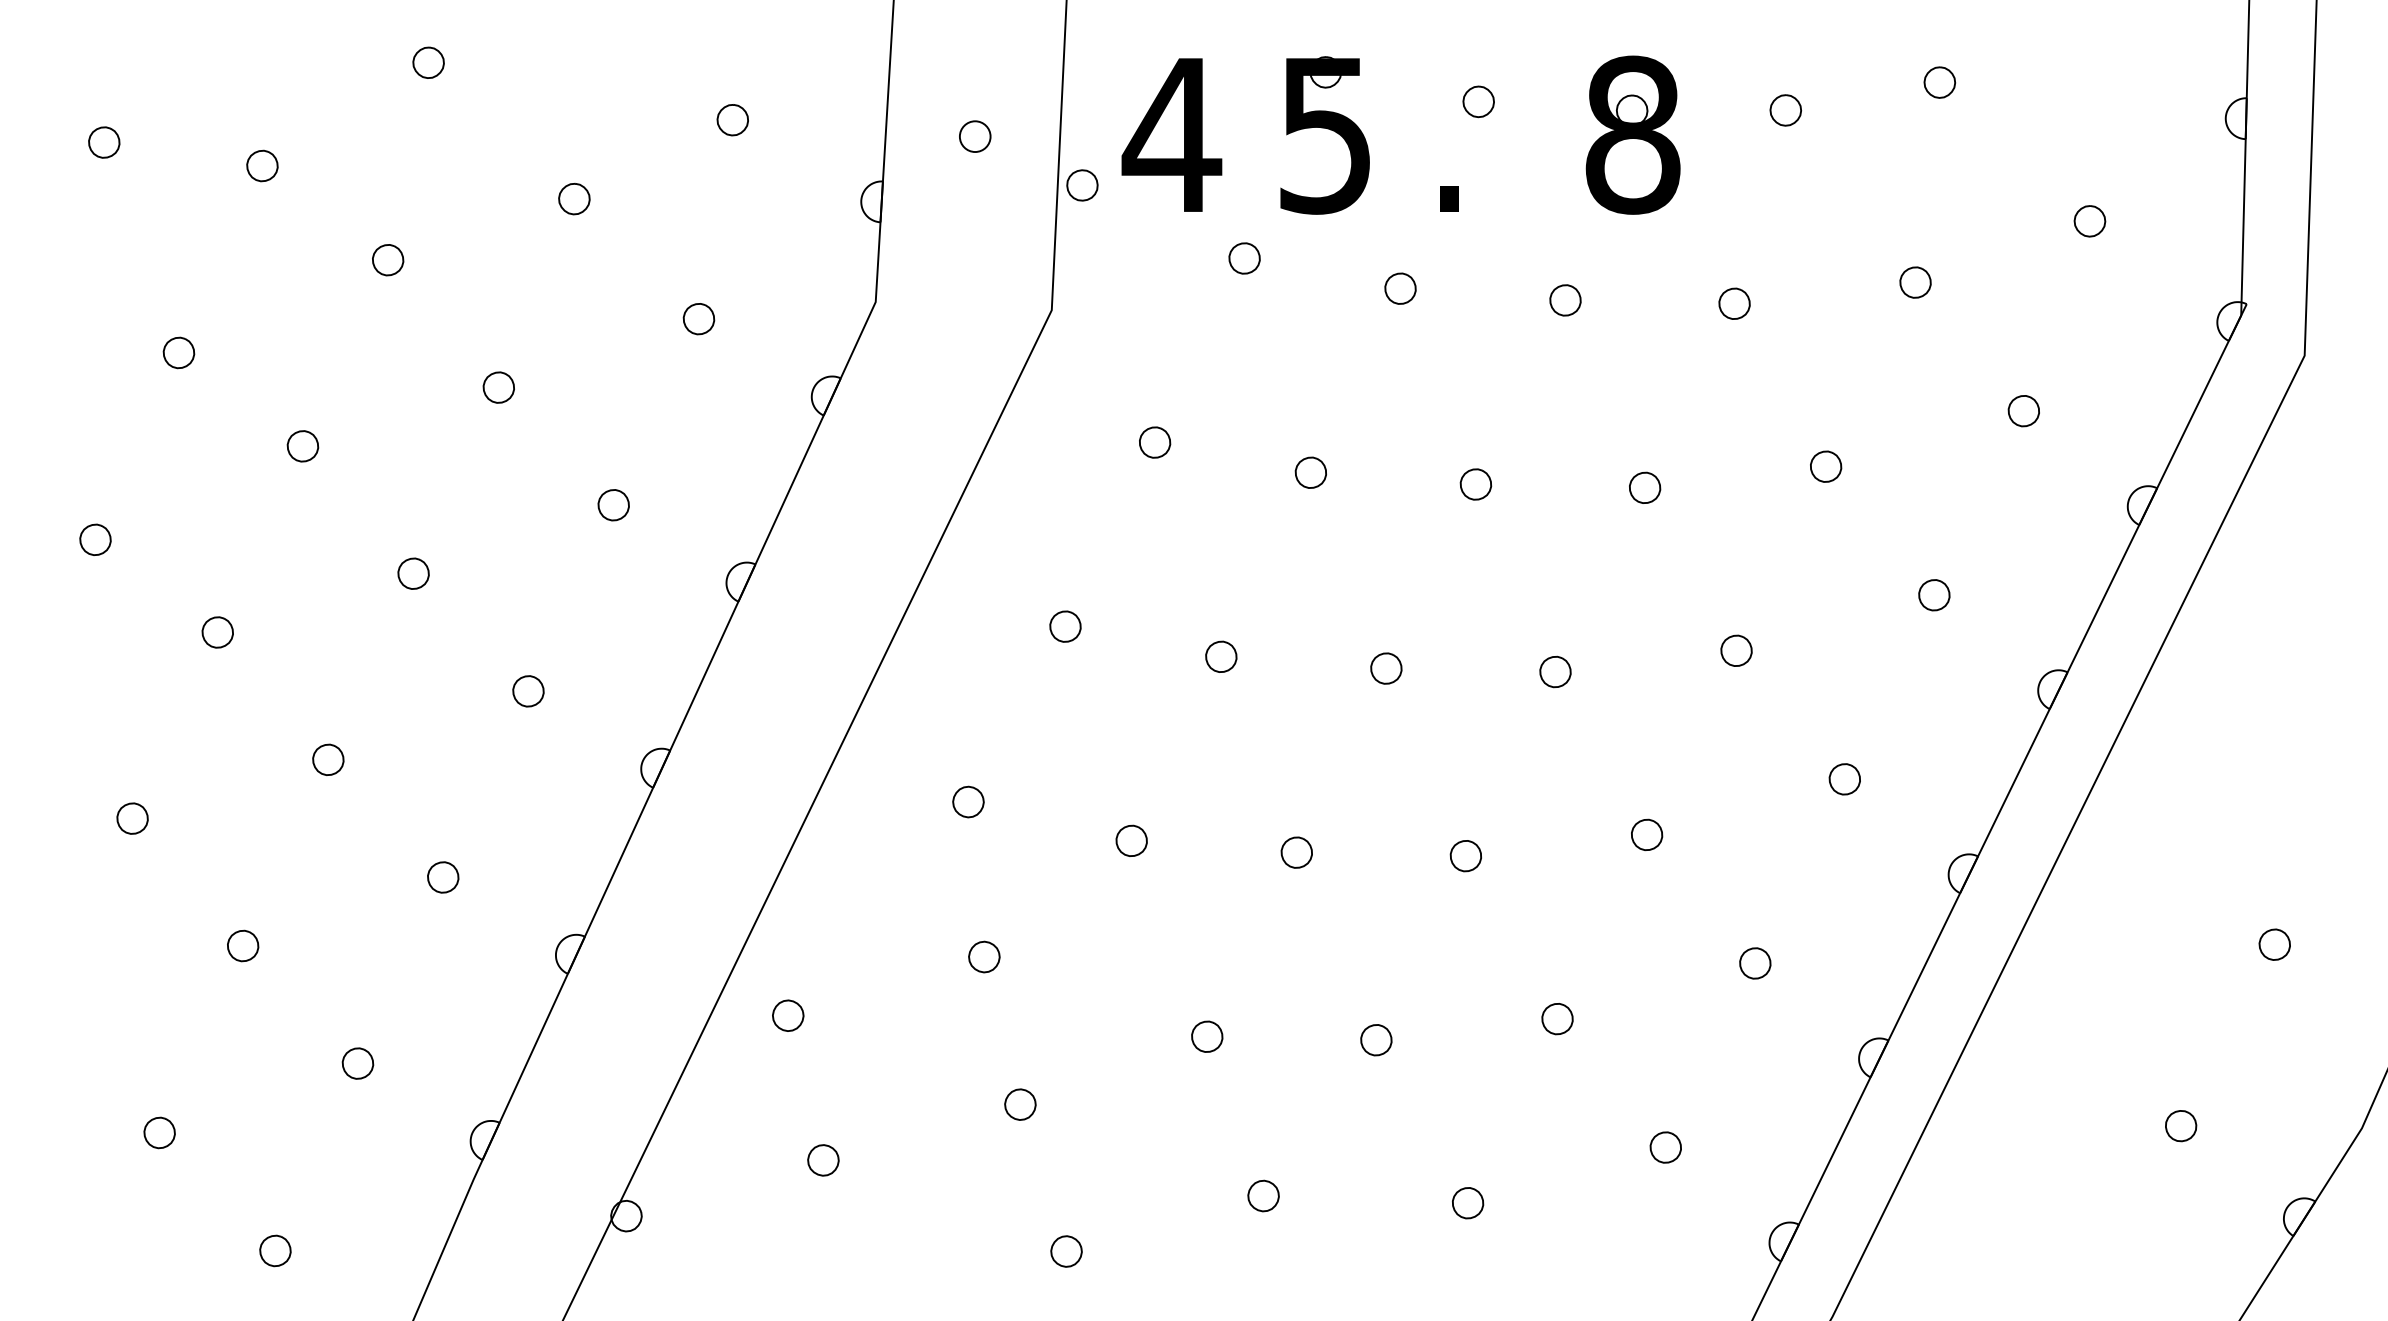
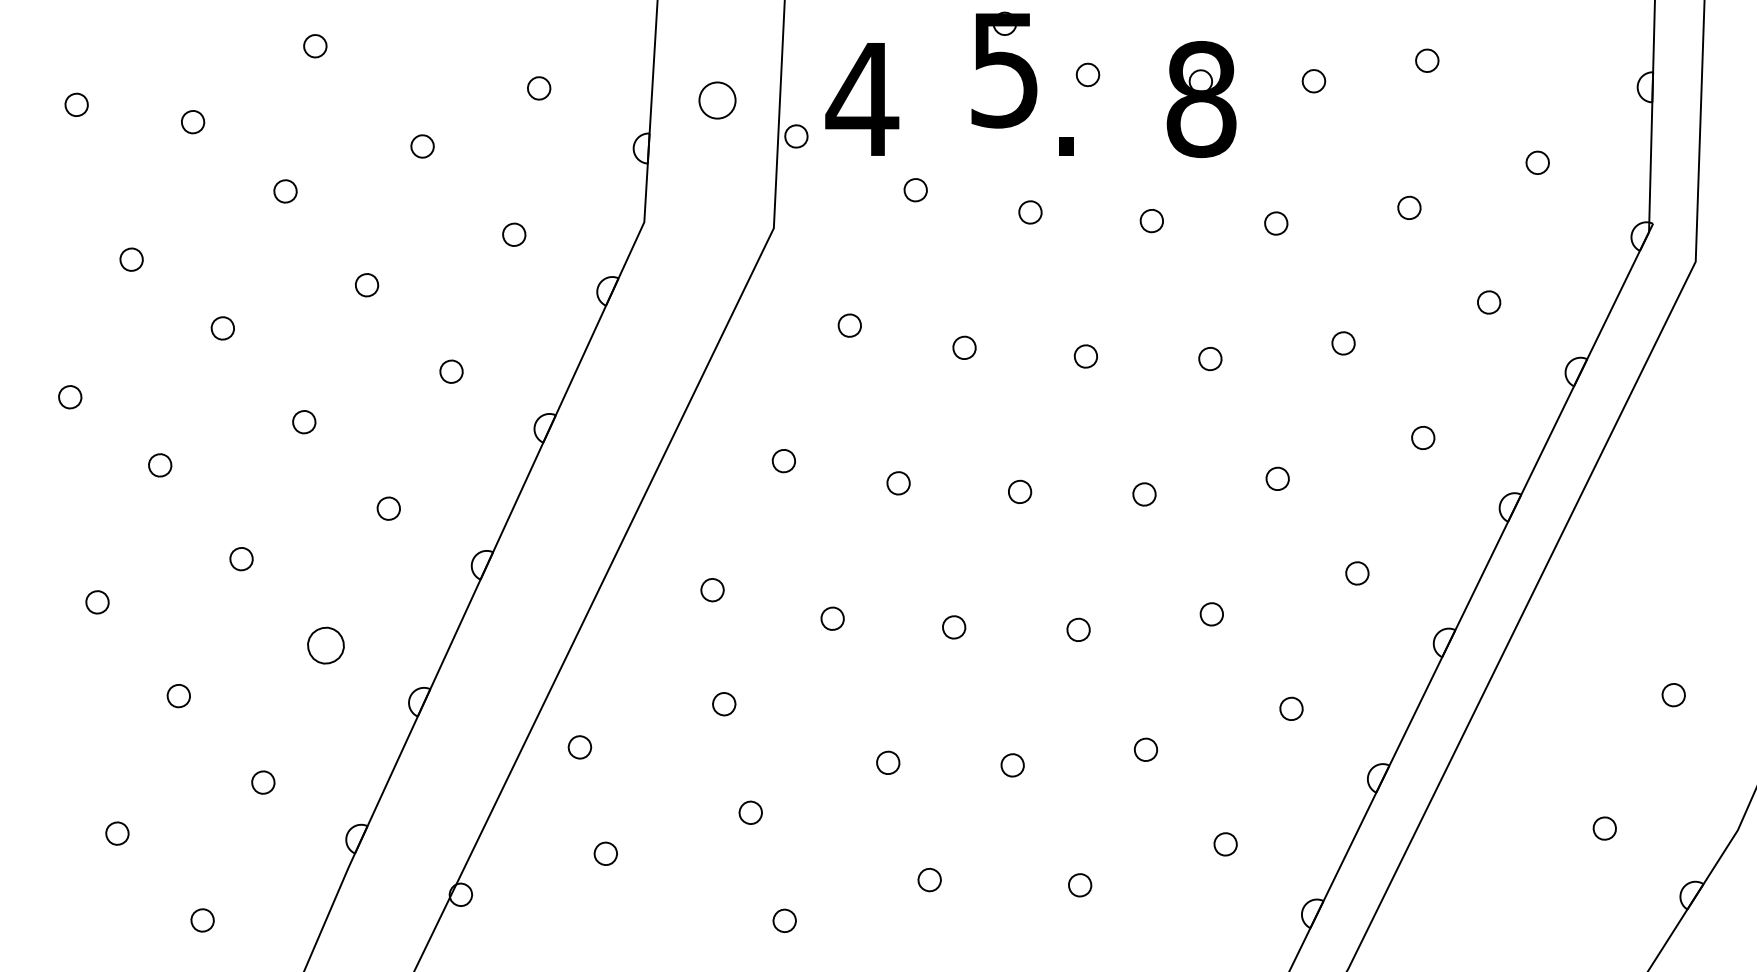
part: (1327, 129) -> (1006, 65), moved
circle: (974, 136) -> (716, 100), size x1.6
part: (443, 877) -> (326, 645), size x1.6

